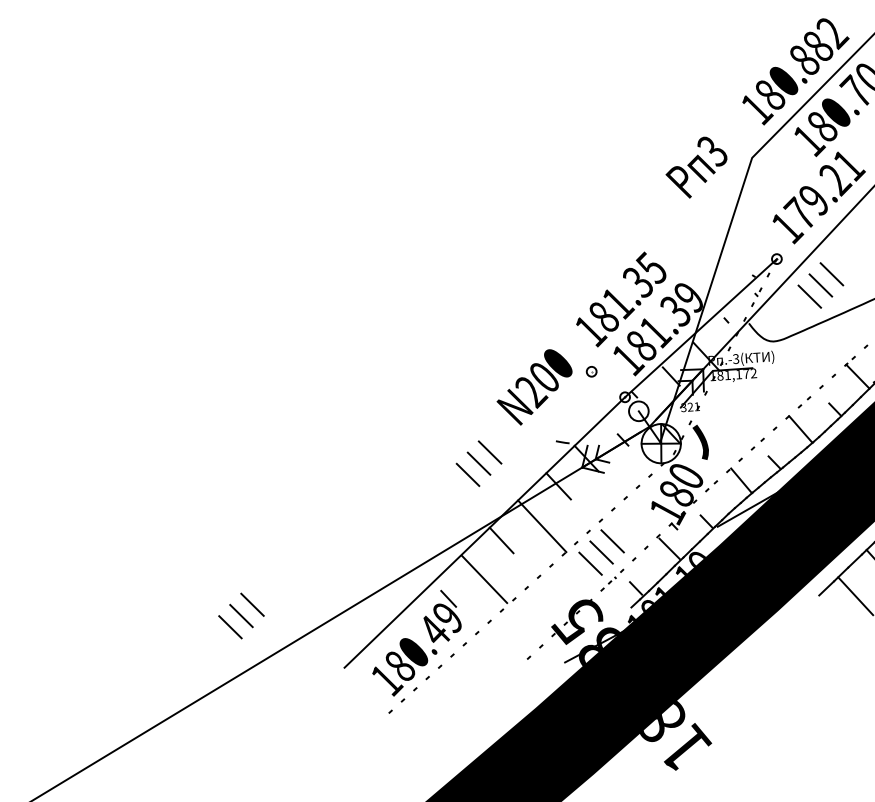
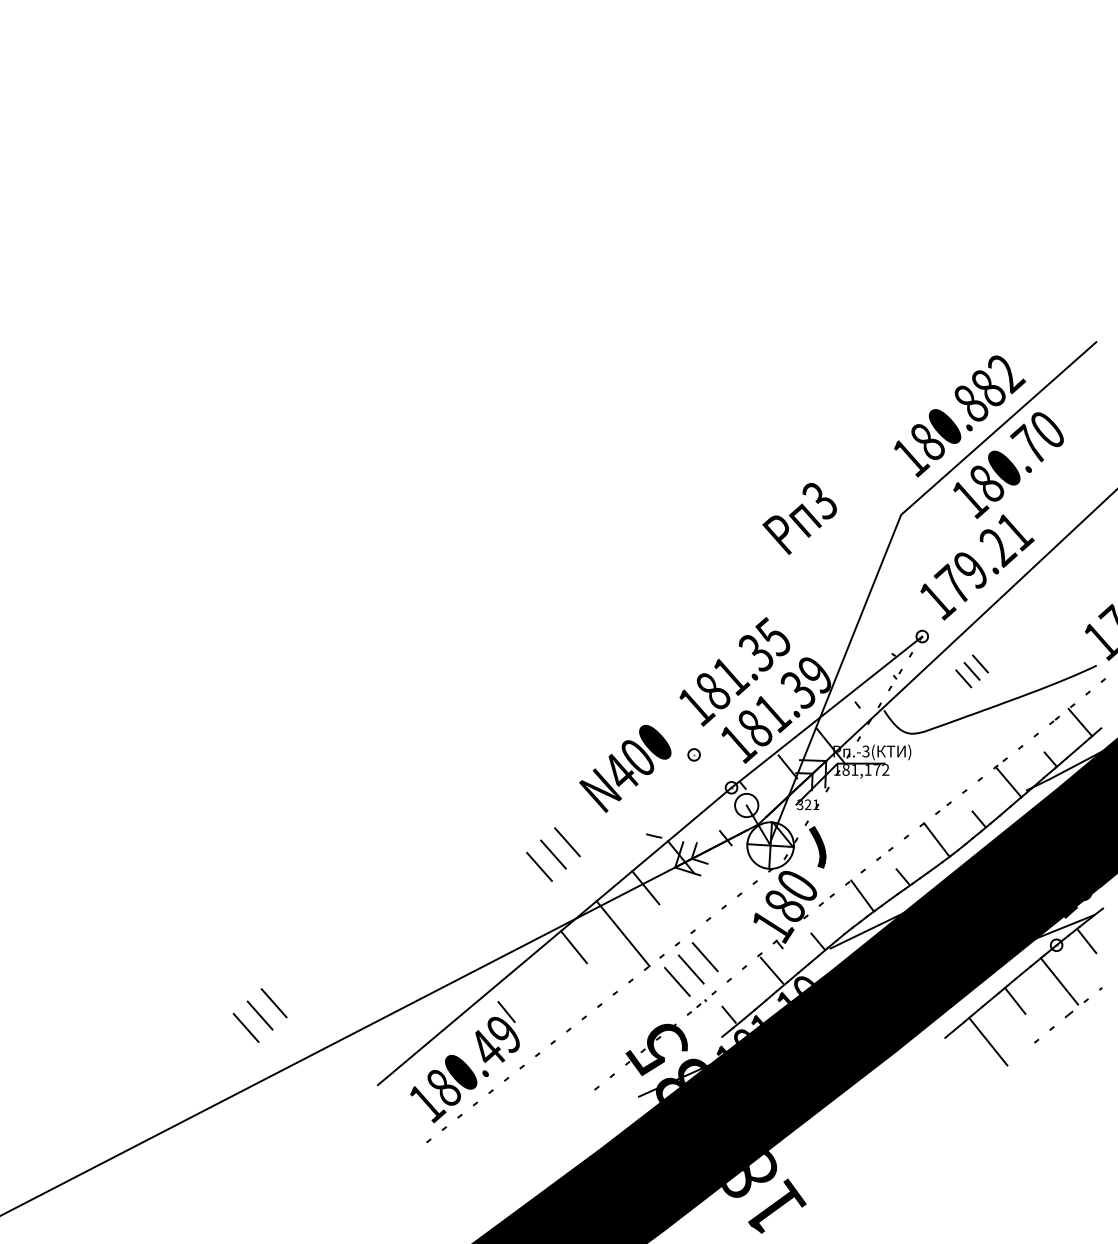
text: (696, 167) -> (799, 518), moved
part: (820, 285) -> (971, 671), size x0.6
text: (531, 391) -> (621, 773), N200 -> N400
line: (484, 579) -> (550, 991), removed

